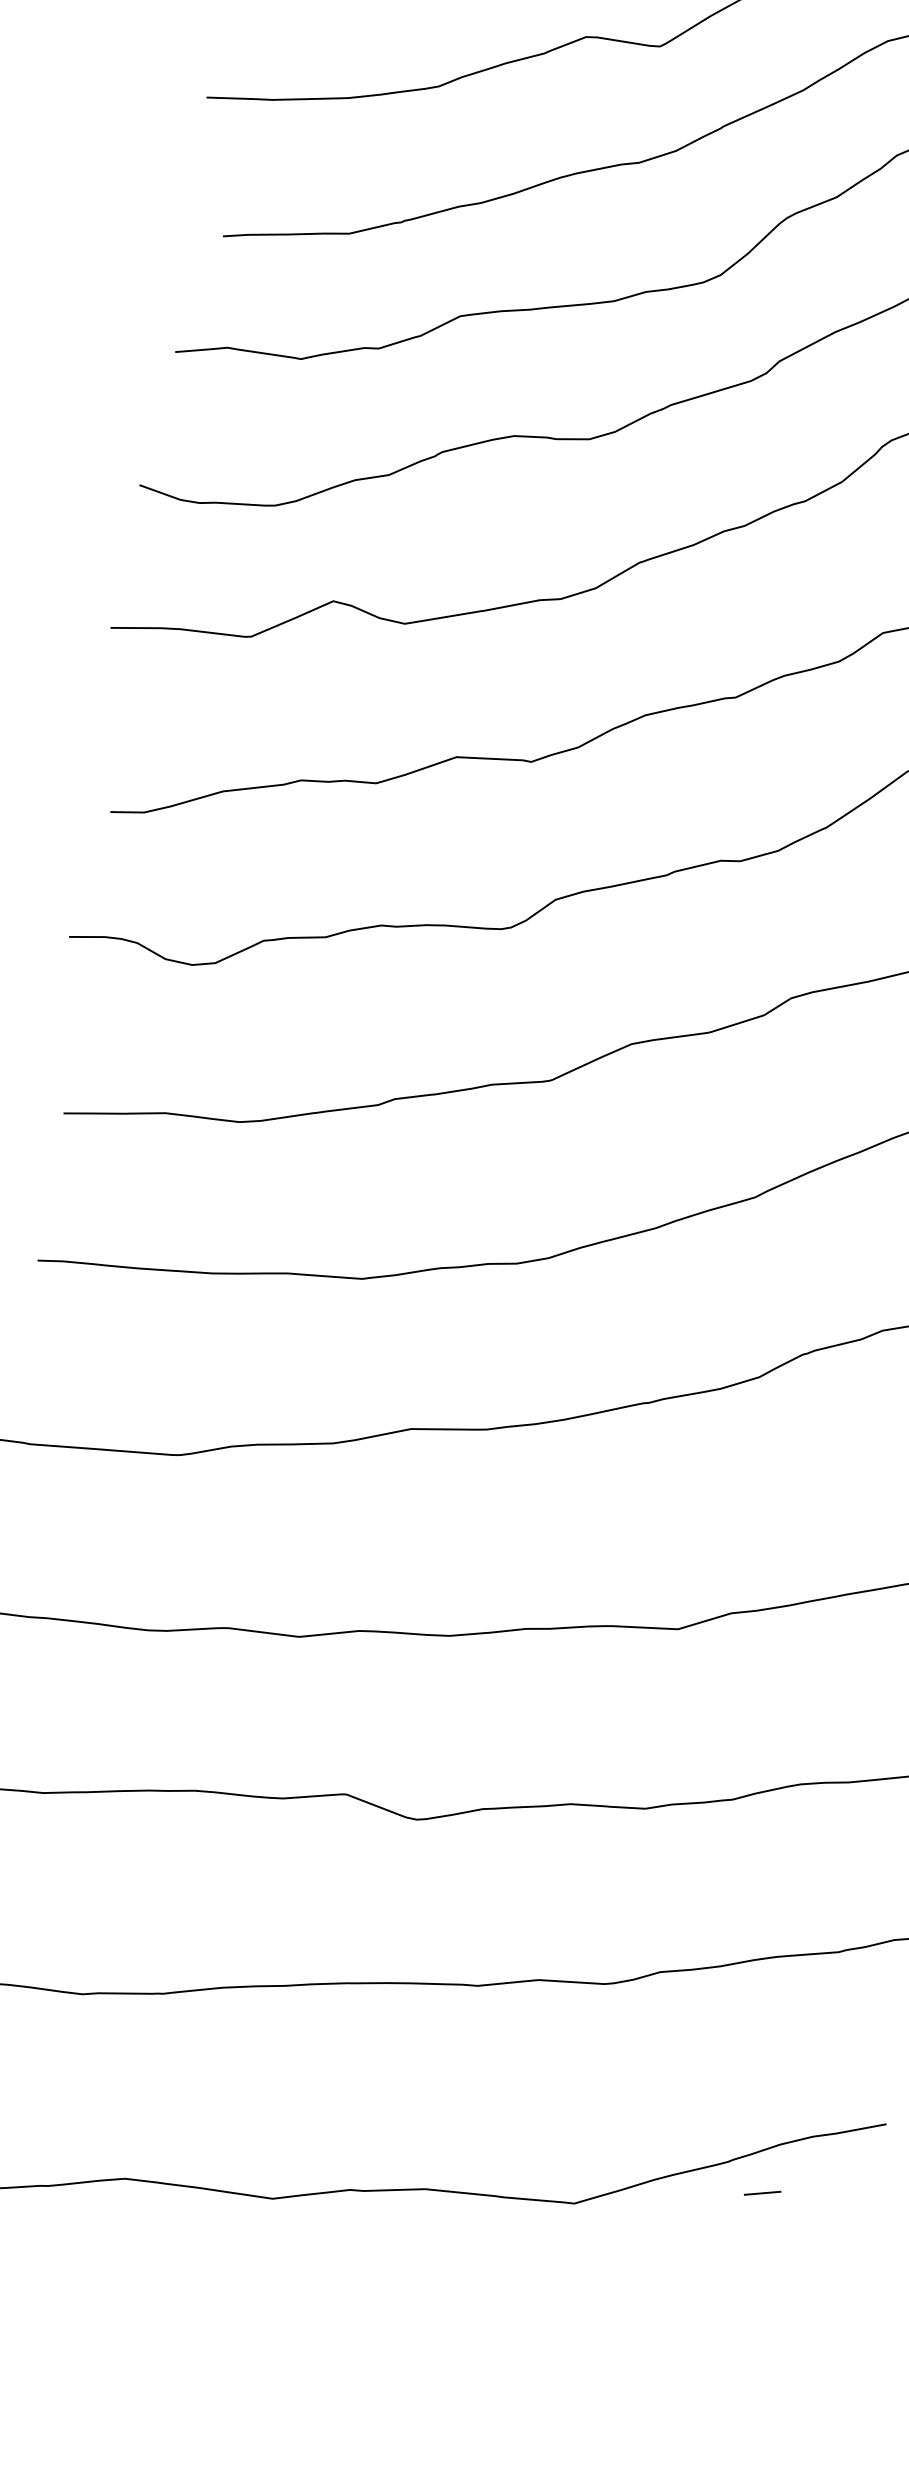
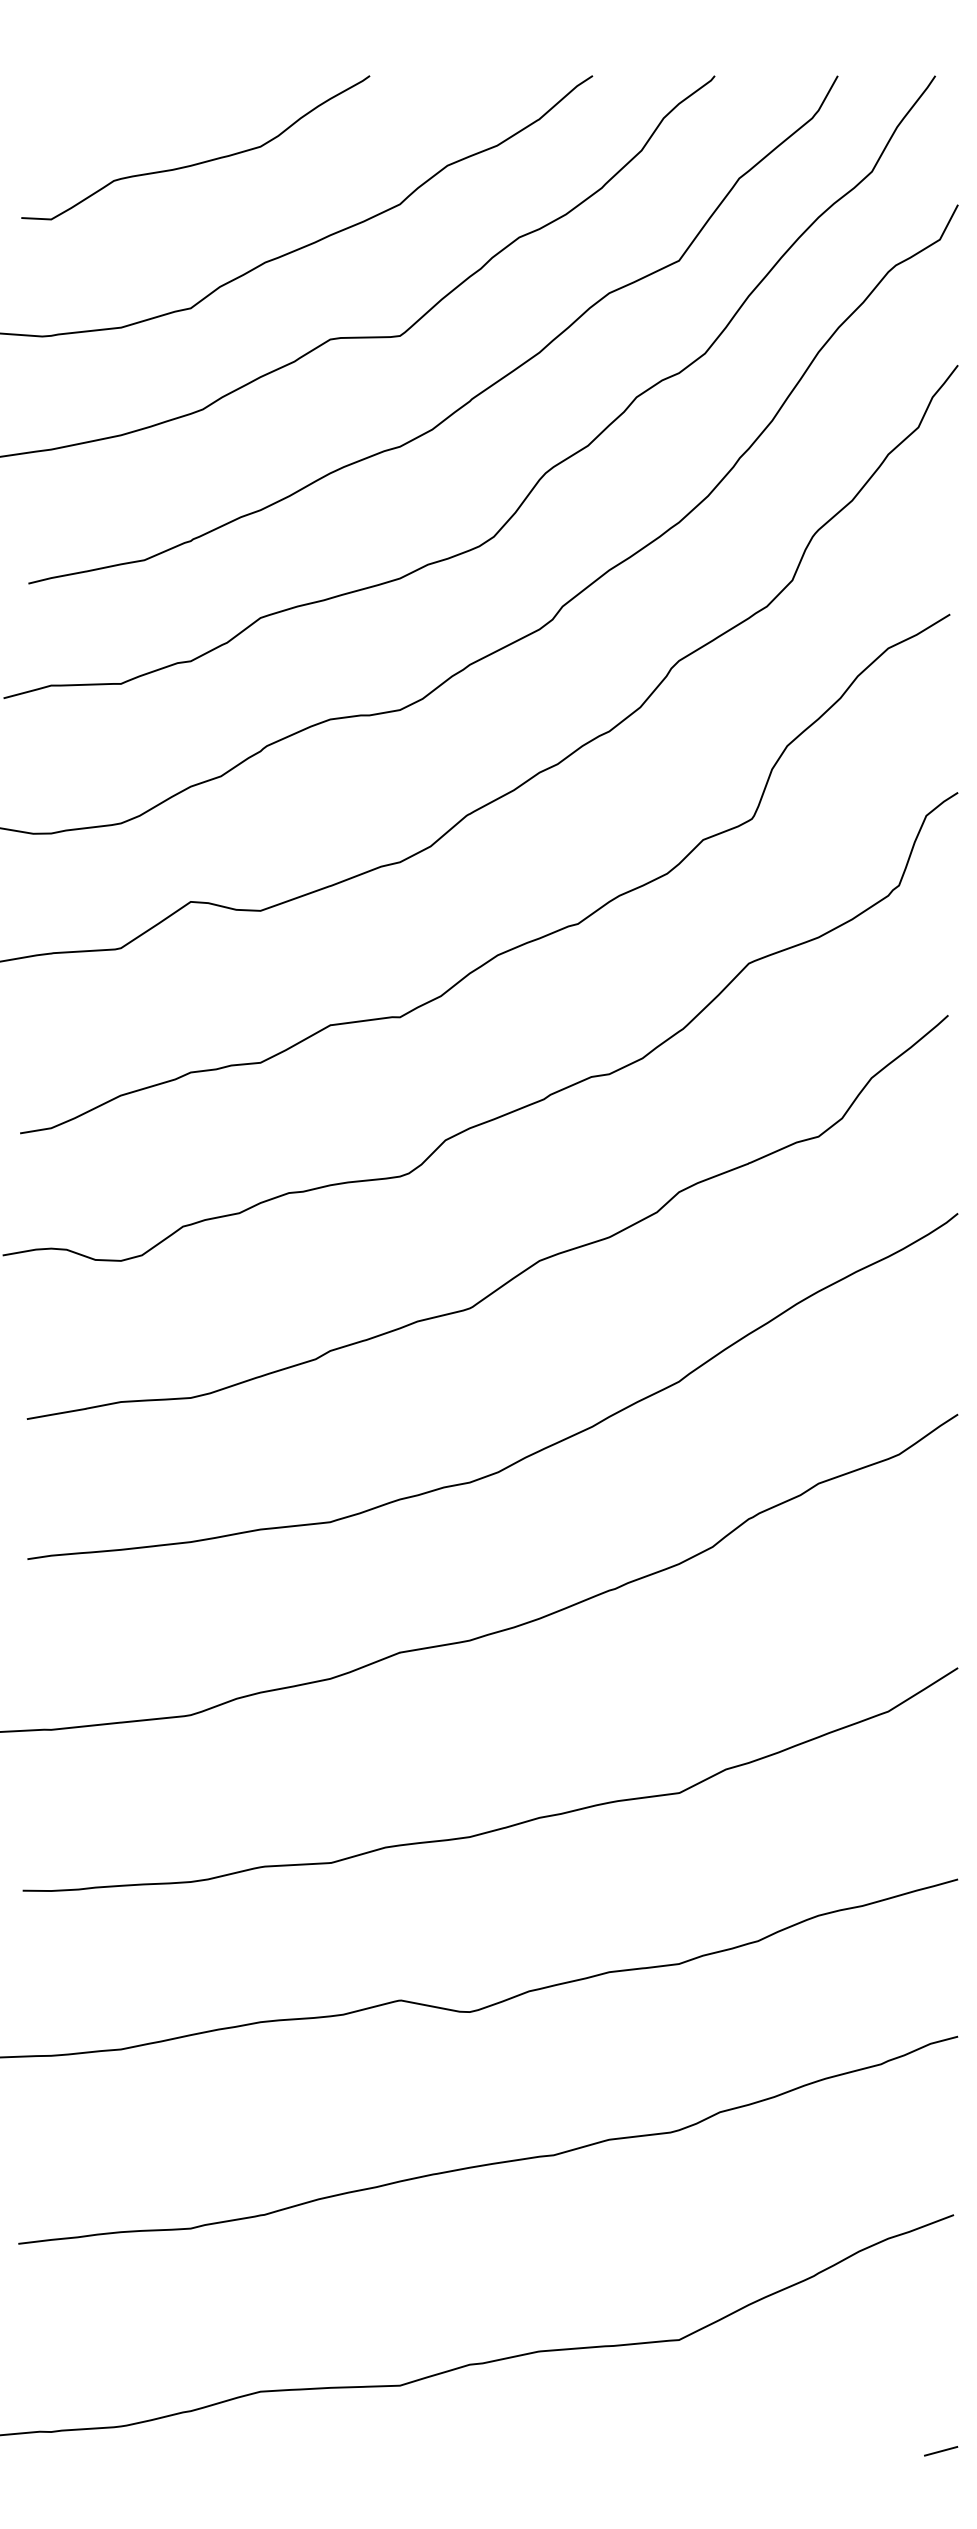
line: (763, 2193) -> (941, 2451), moved

